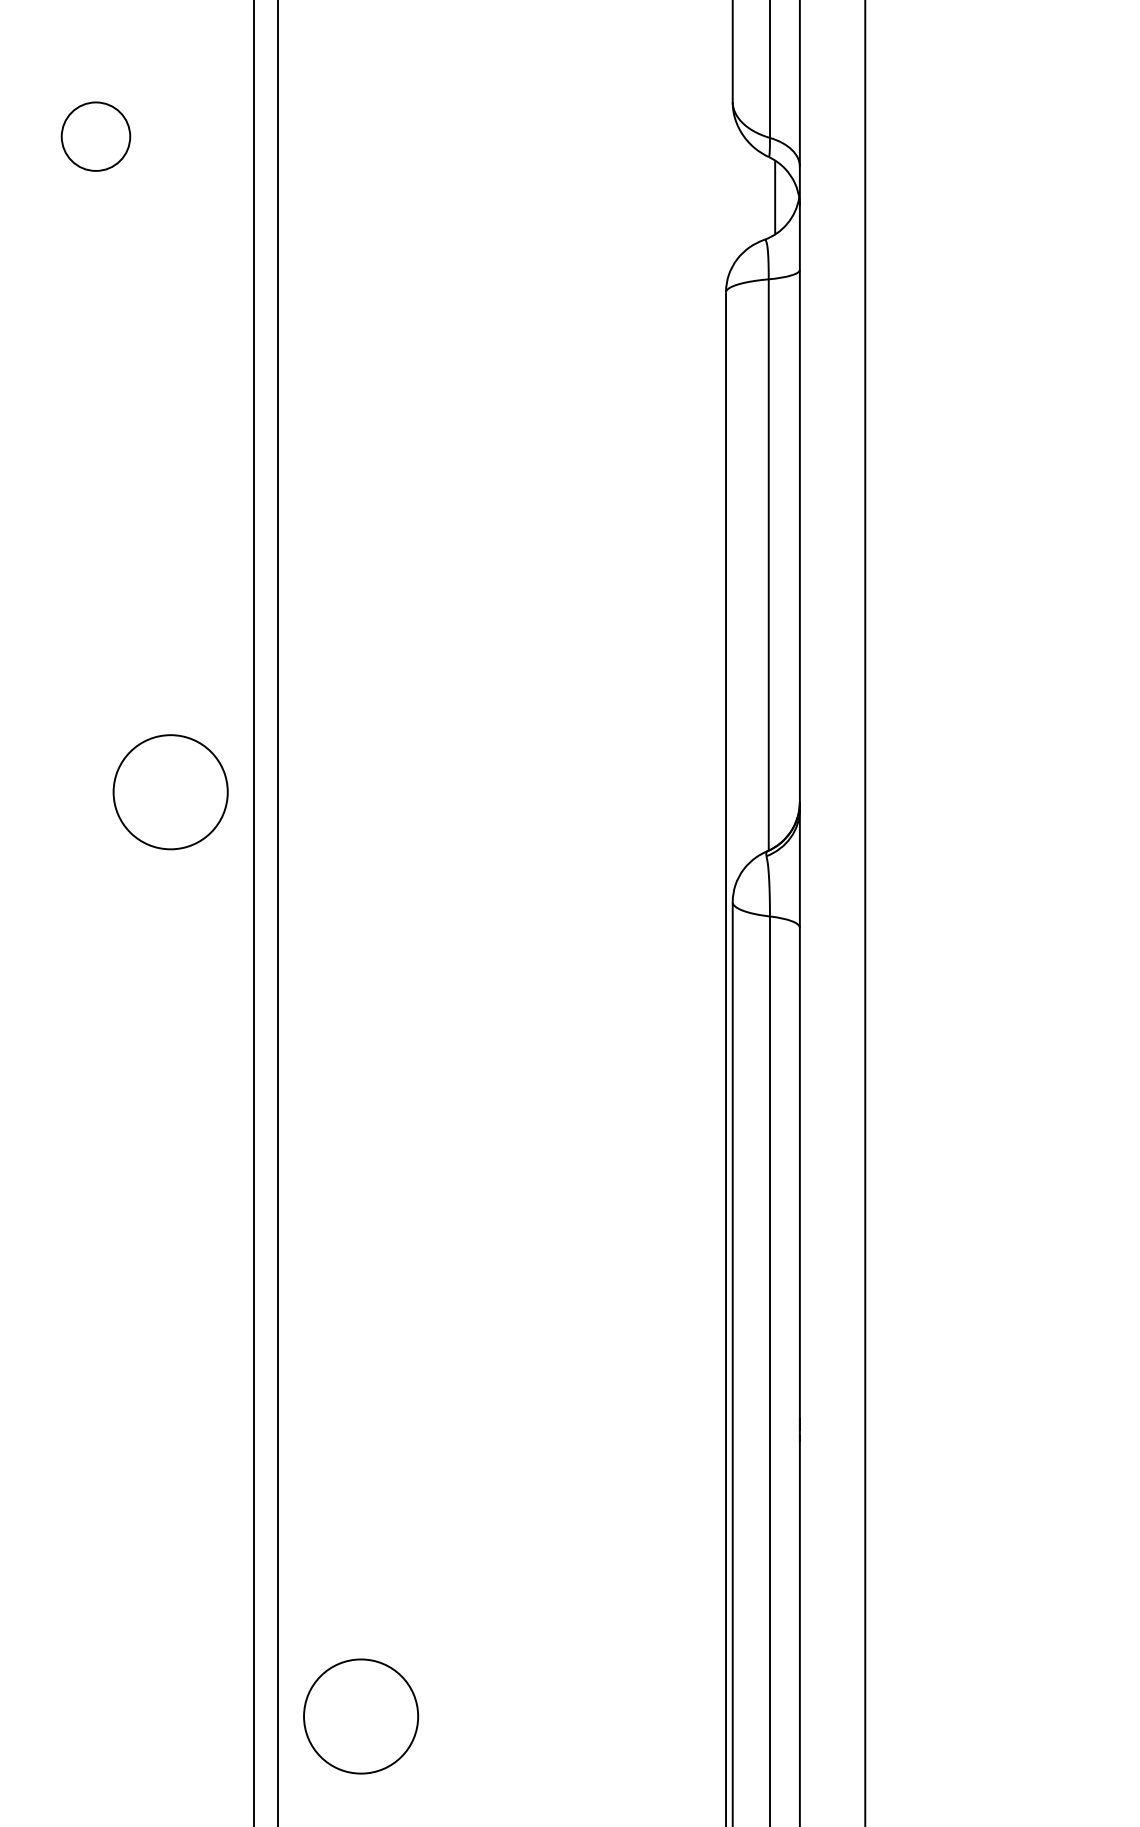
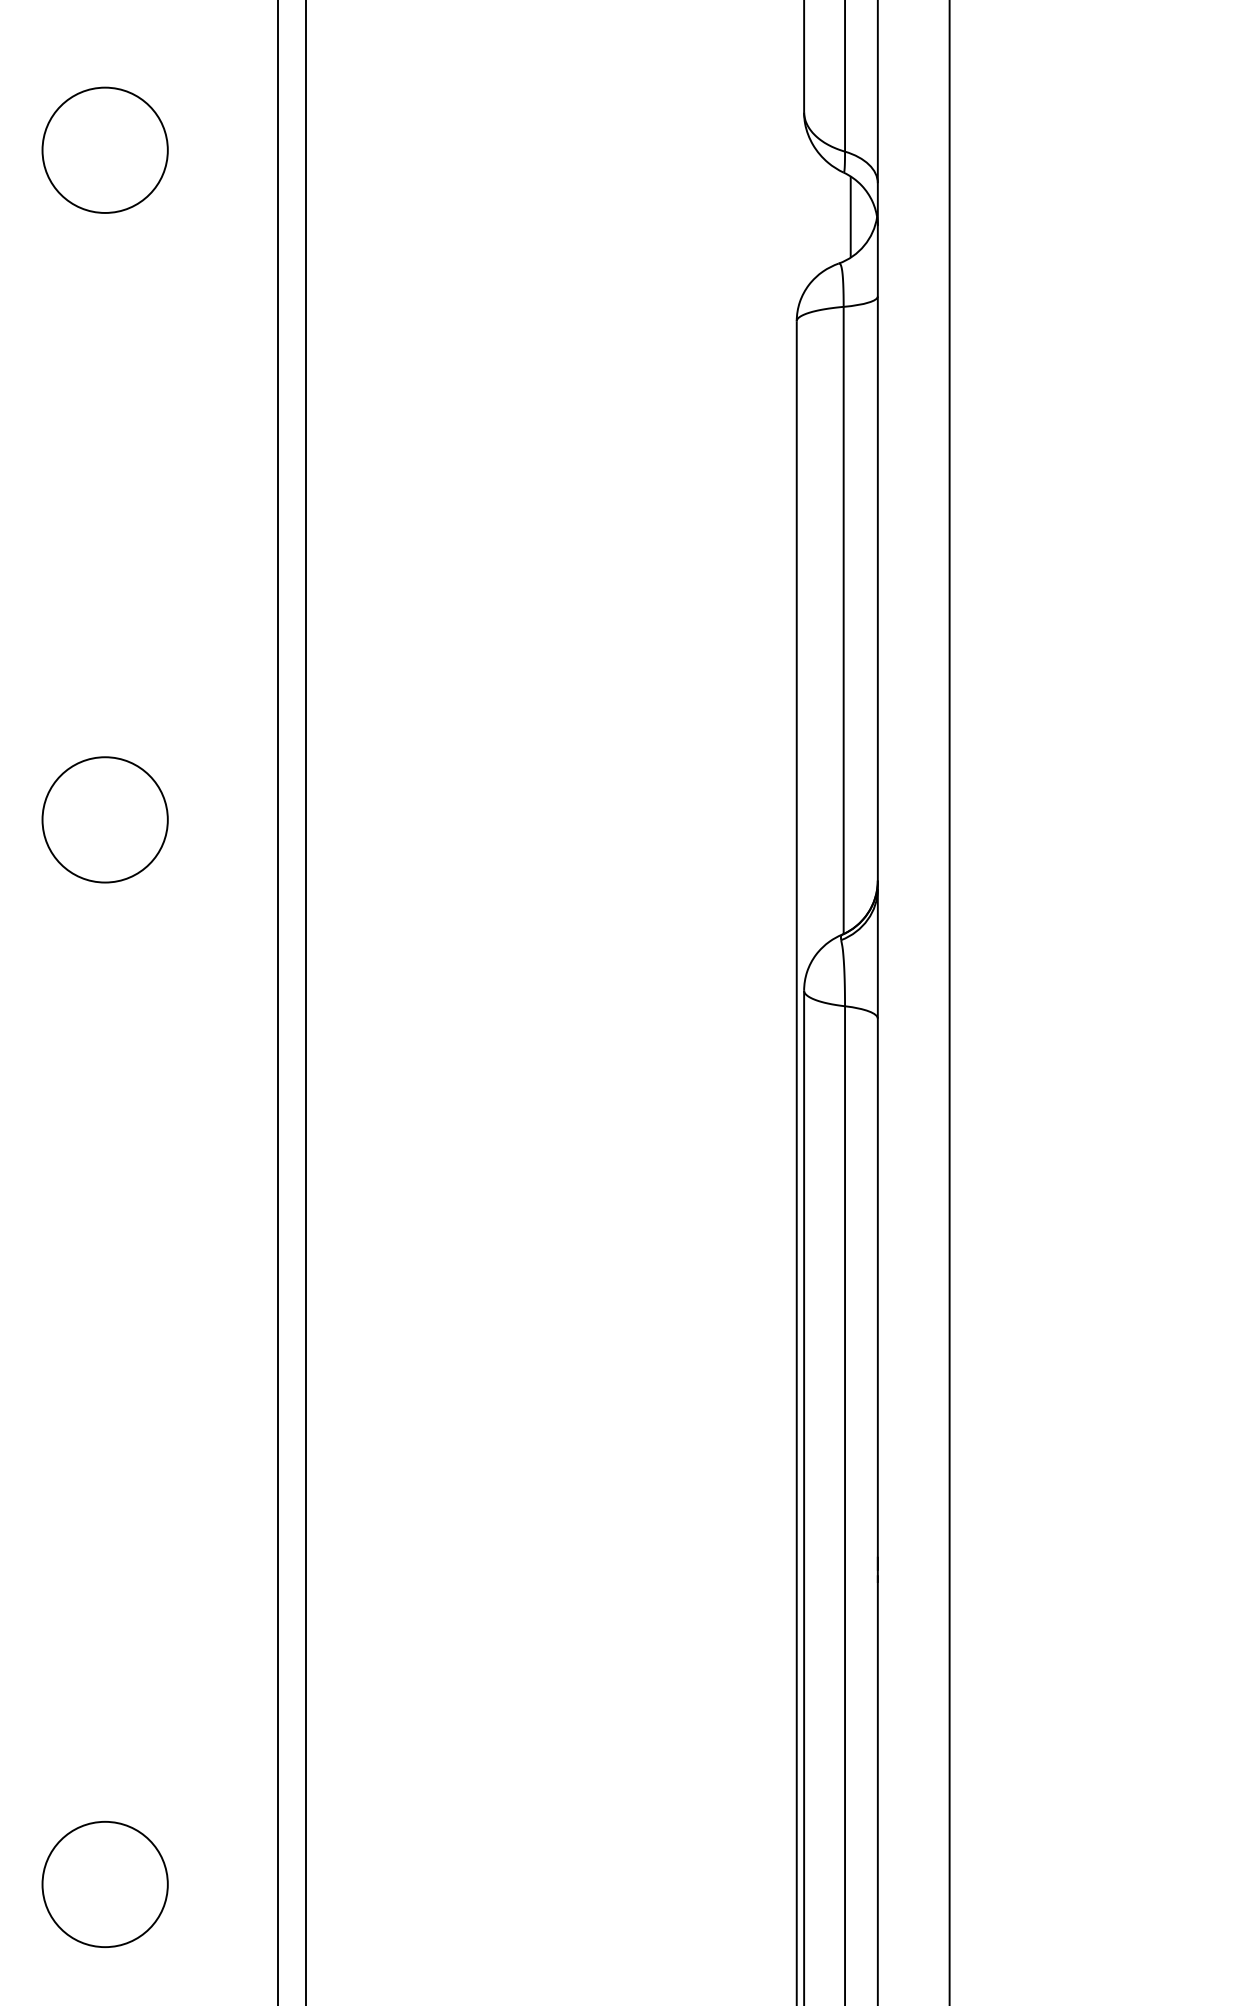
circle: (95, 135) -> (104, 149), size x1.67
circle: (170, 791) -> (104, 819), moved
circle: (360, 1716) -> (104, 1884), moved

